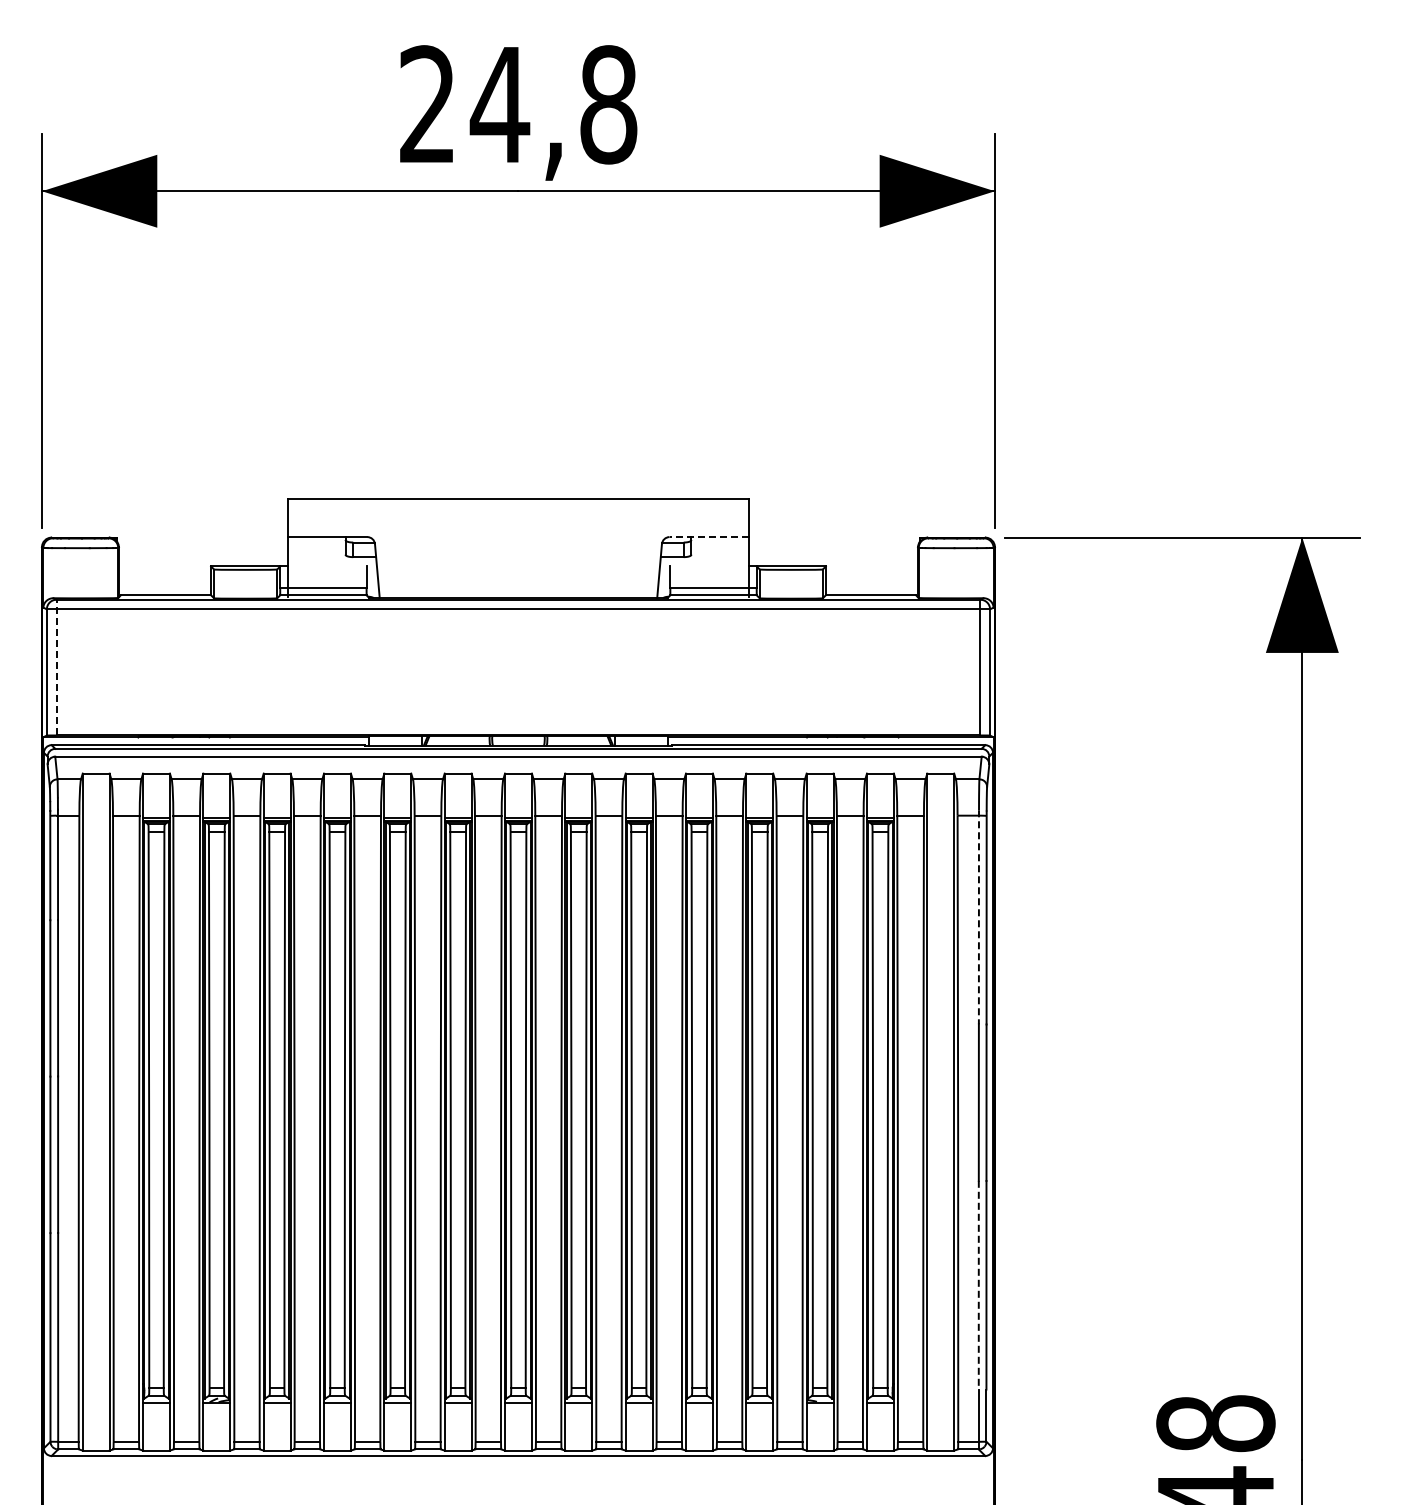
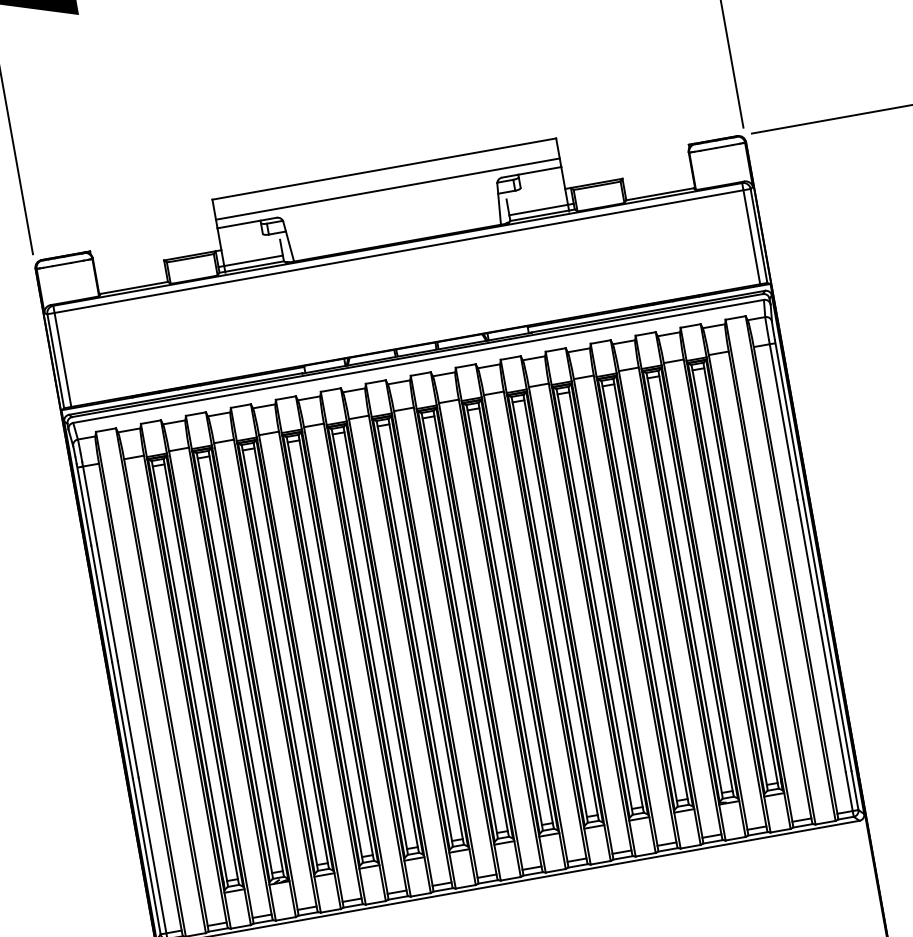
line: (518, 525) -> (387, 189), added
line: (709, 537) -> (531, 172), dashed -> solid
line: (56, 667) -> (62, 356), dashed -> solid
line: (978, 917) -> (782, 420), dashed -> solid
line: (978, 1285) -> (831, 694), dashed -> solid

